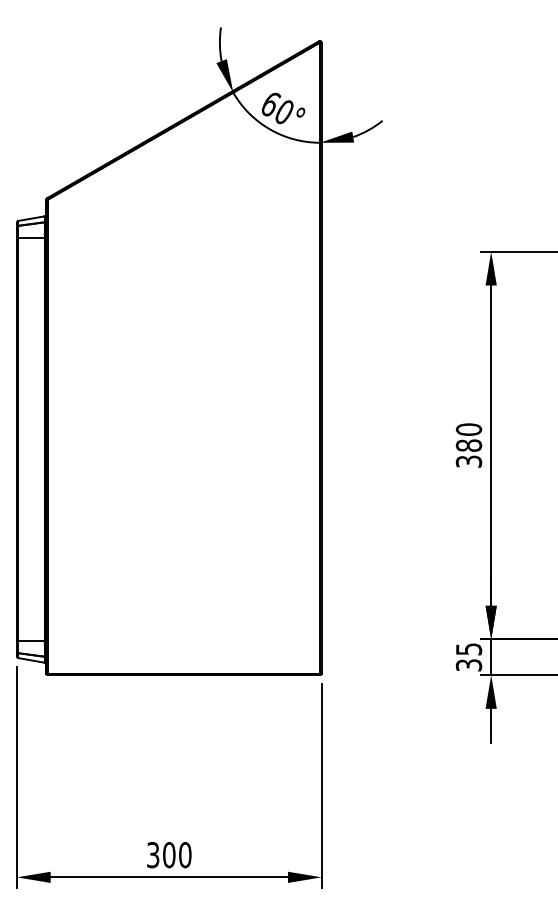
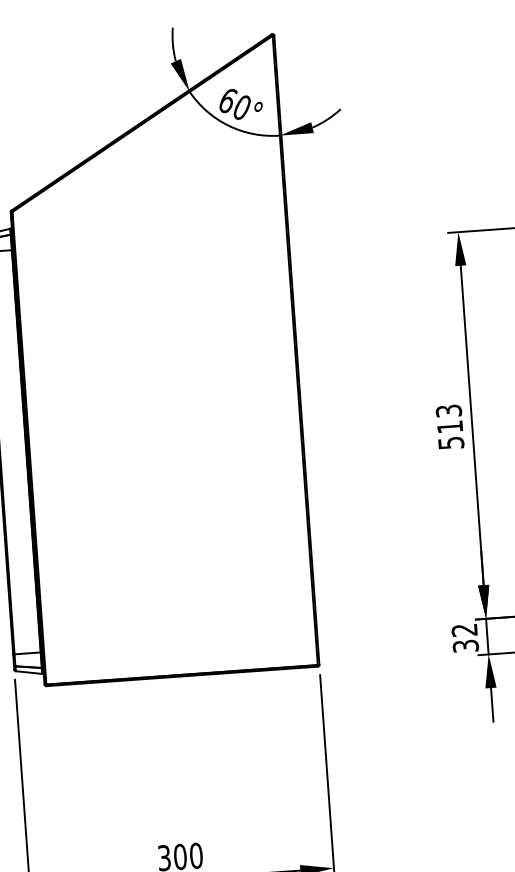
text: (468, 445) -> (449, 426), 380 -> 513
text: (468, 649) -> (464, 630), 35 -> 32

